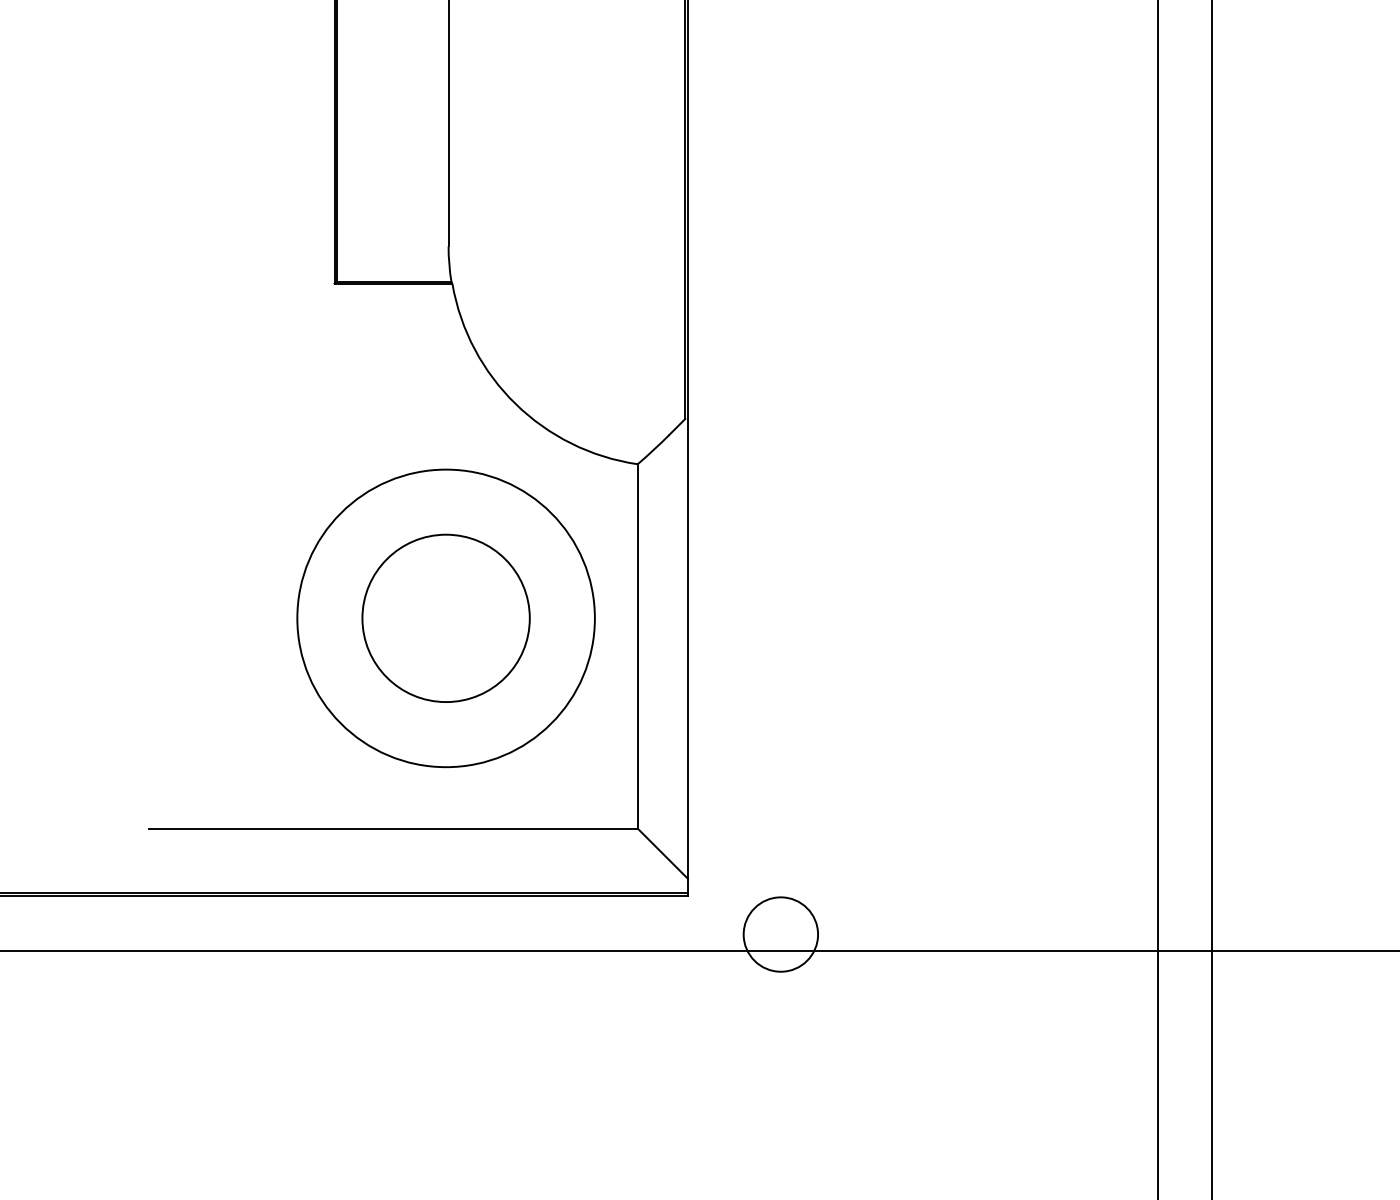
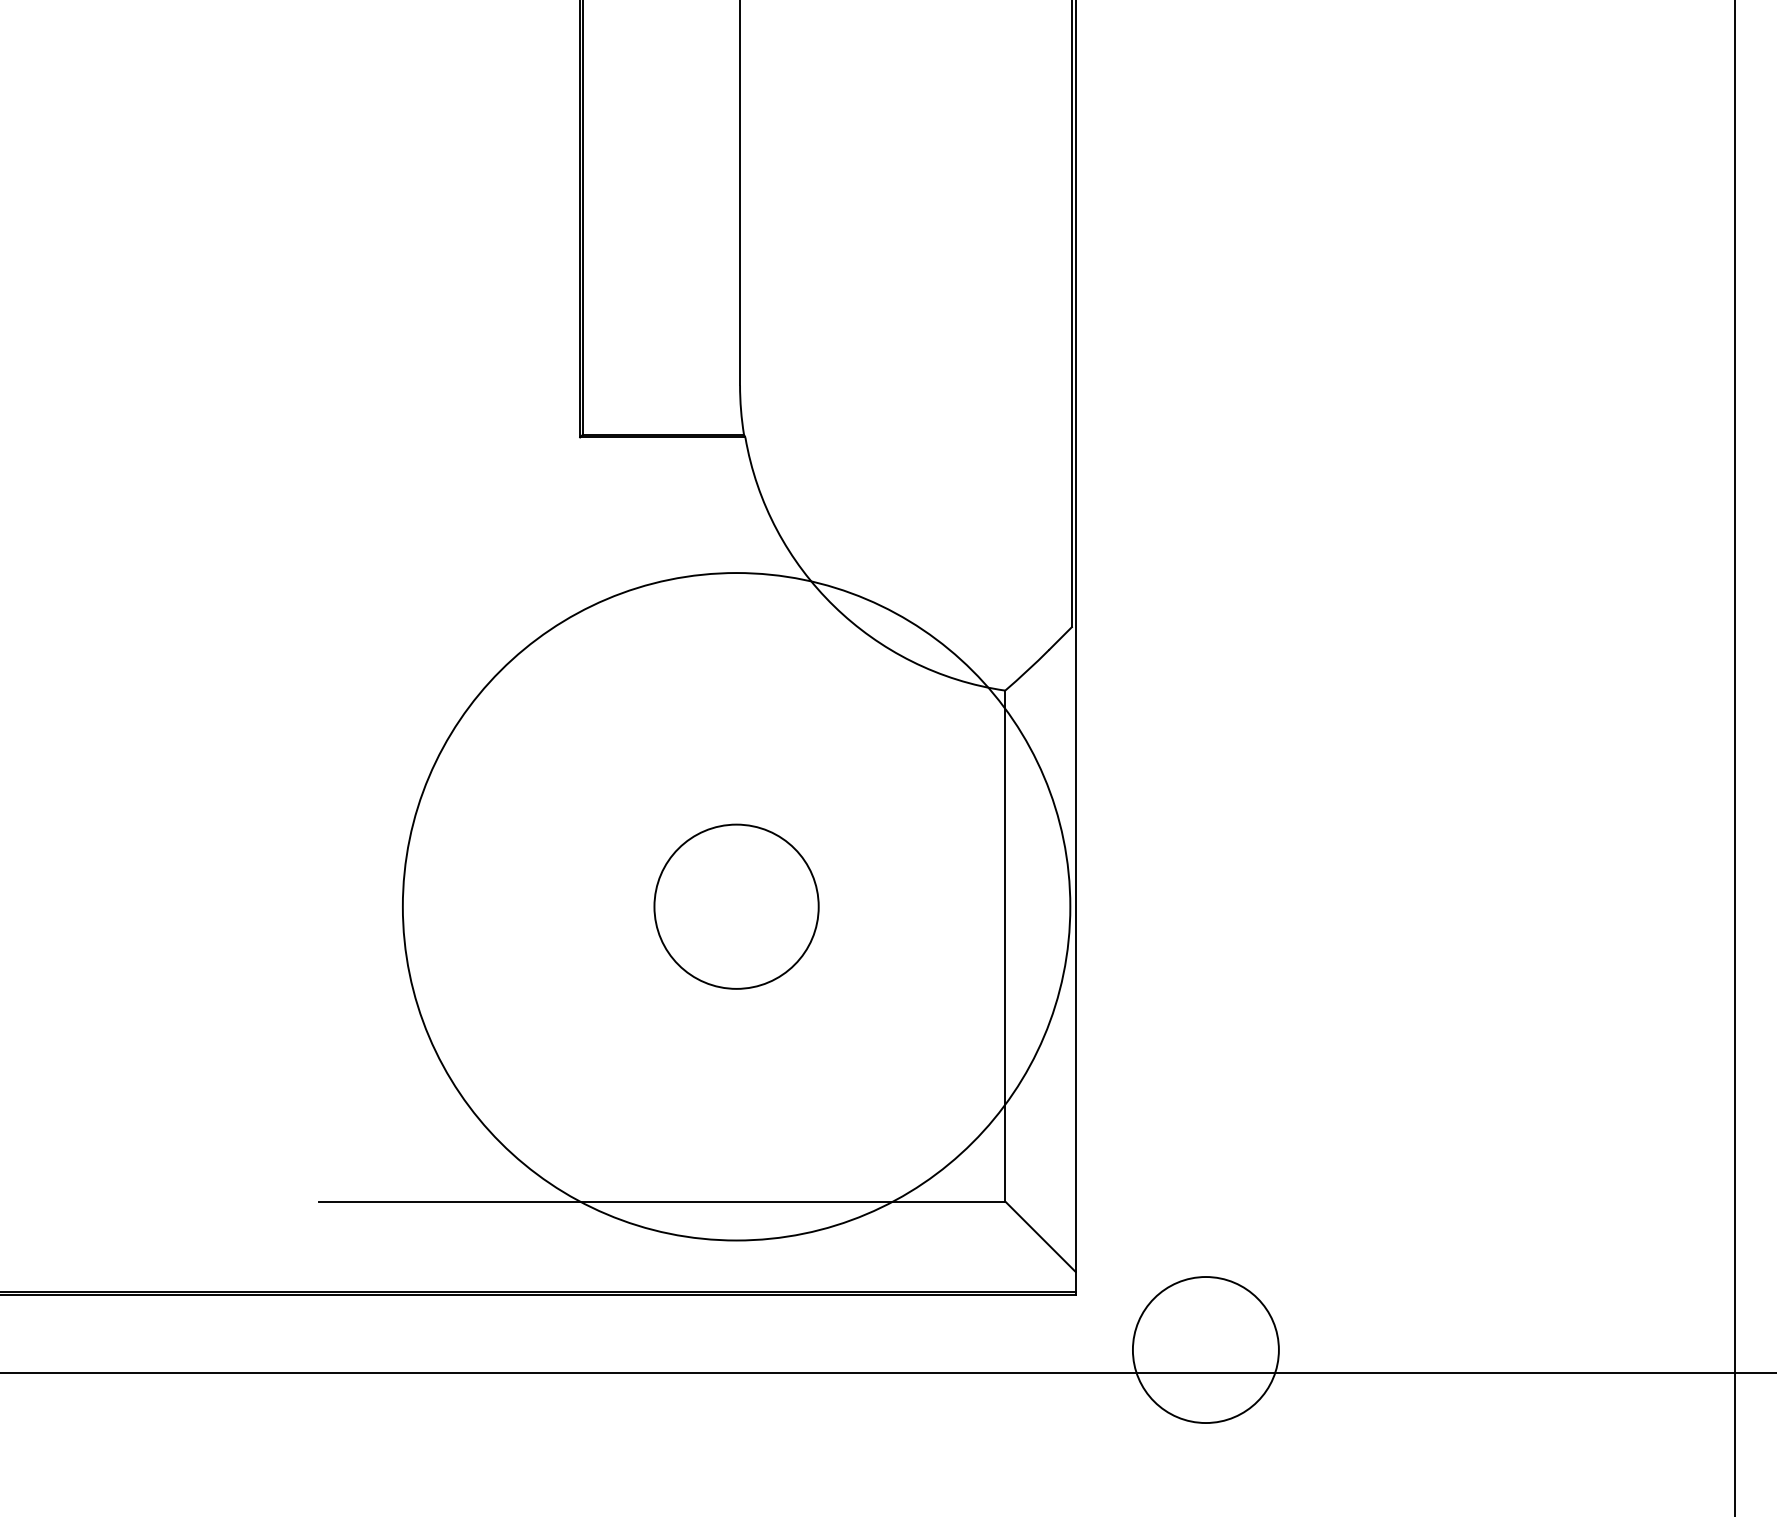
circle: (445, 618) -> (735, 906), size x0.7
circle: (445, 618) -> (735, 906), size x1.6
circle: (780, 934) -> (1205, 1349), size x1.4

